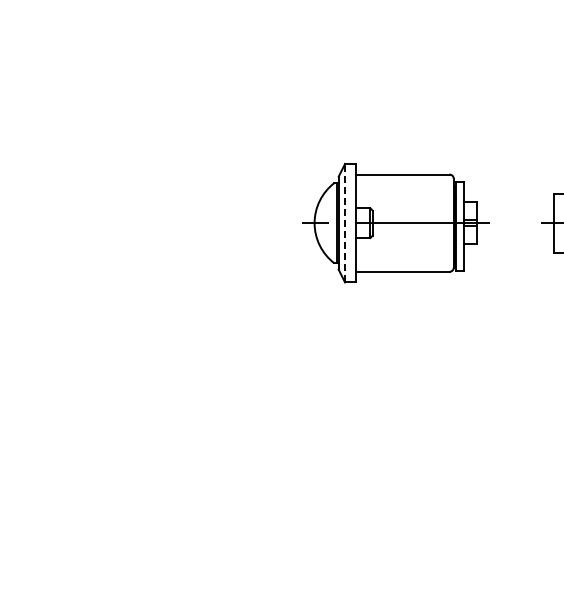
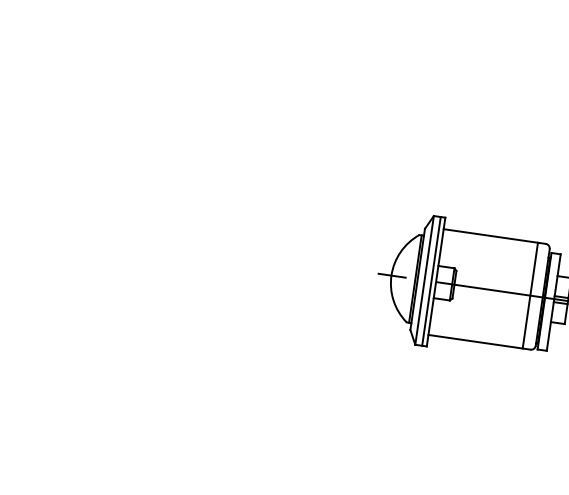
line: (345, 222) -> (425, 279), dashed -> solid
line: (351, 222) -> (431, 280), added
line: (442, 222) -> (530, 294), added

